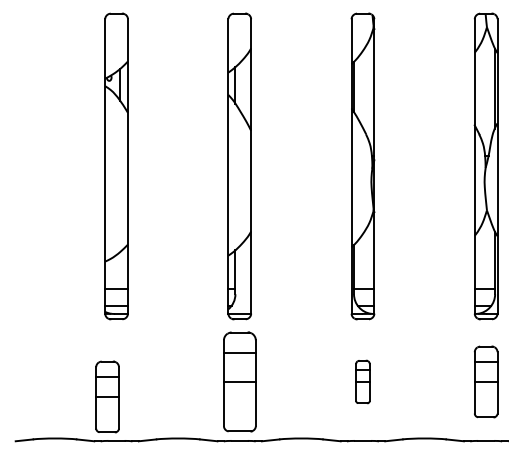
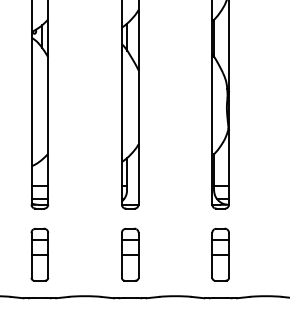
part: (239, 381) -> (130, 254), size x0.71
part: (362, 381) -> (220, 254), size x1.67
part: (107, 396) -> (39, 254), moved

